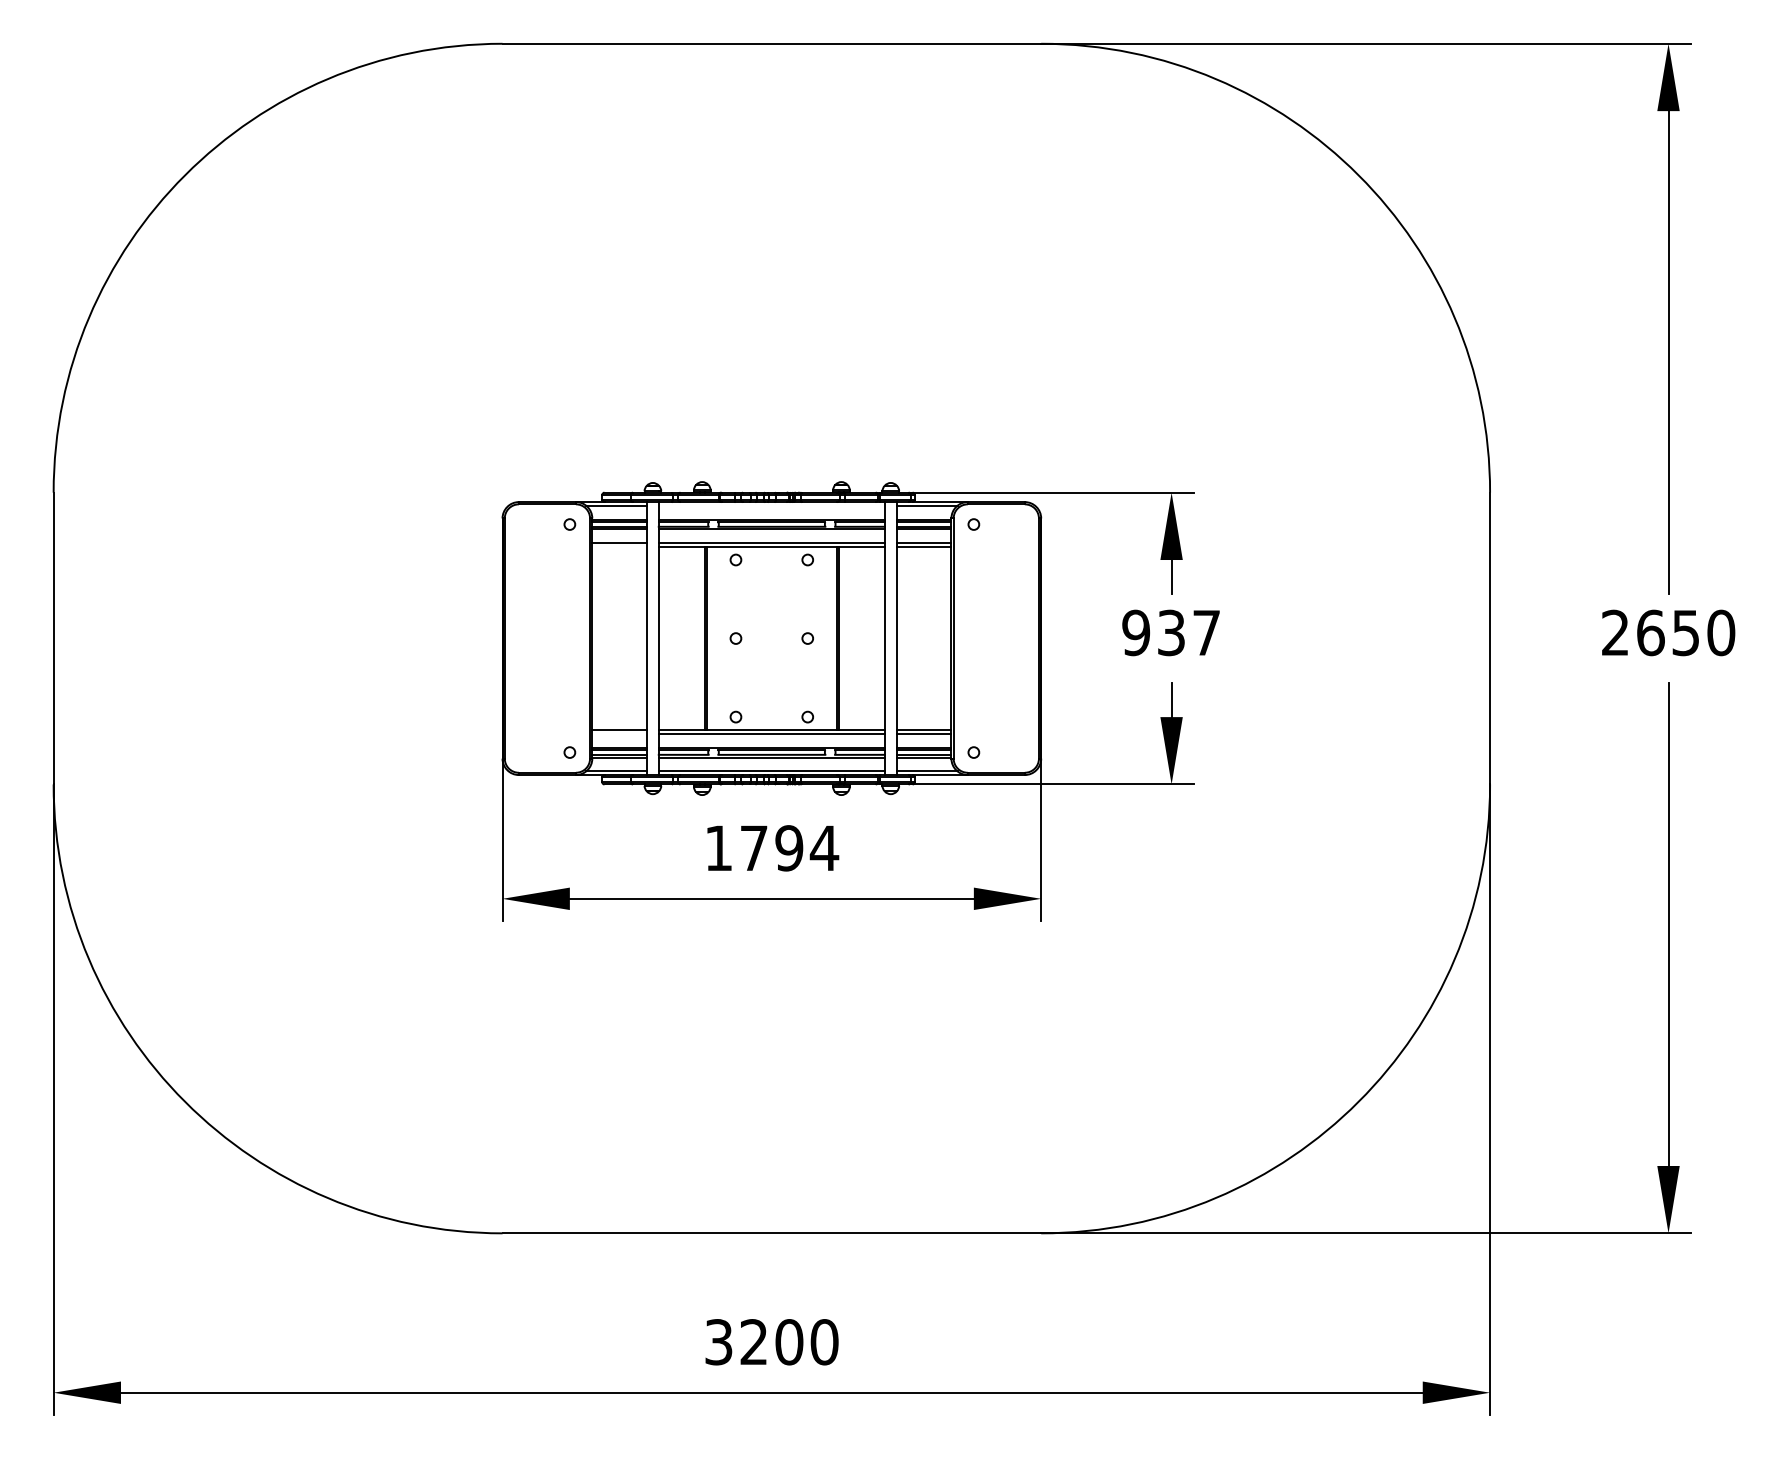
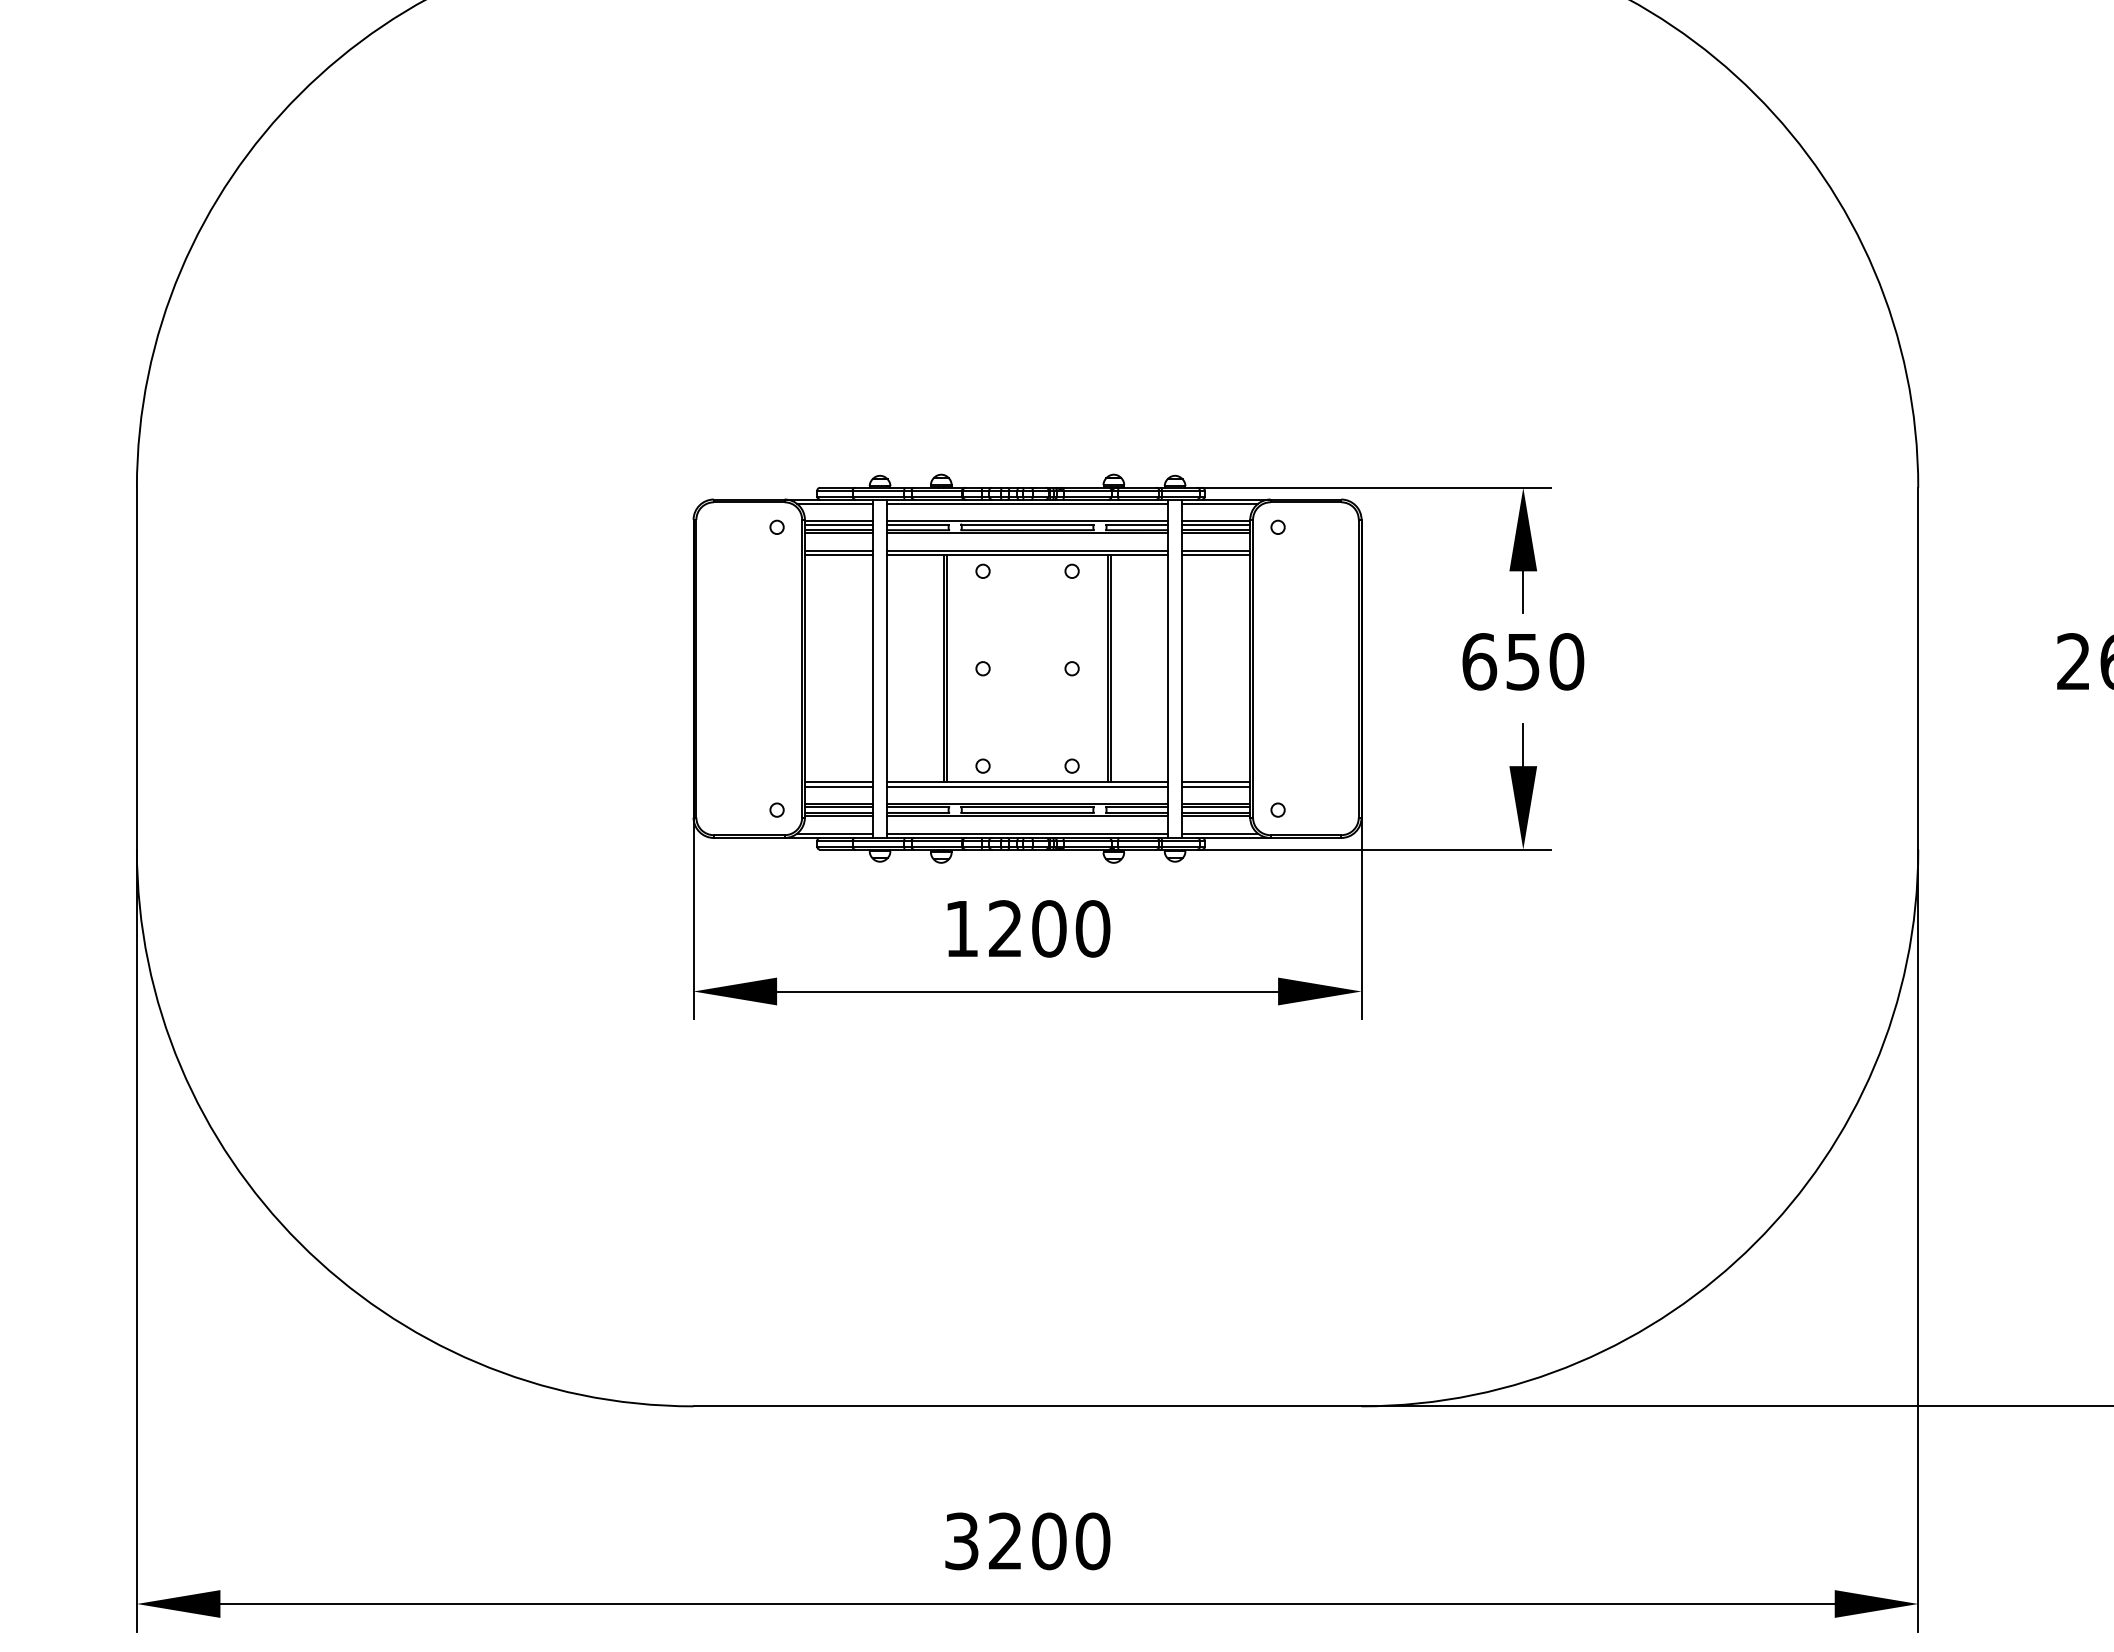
line: (771, 505) -> (1027, 503), added
line: (619, 546) -> (838, 554), added
text: (1171, 632) -> (1523, 661), 937 -> 650
line: (619, 733) -> (838, 786), added
text: (789, 848) -> (1049, 929), 1794 -> 1200

